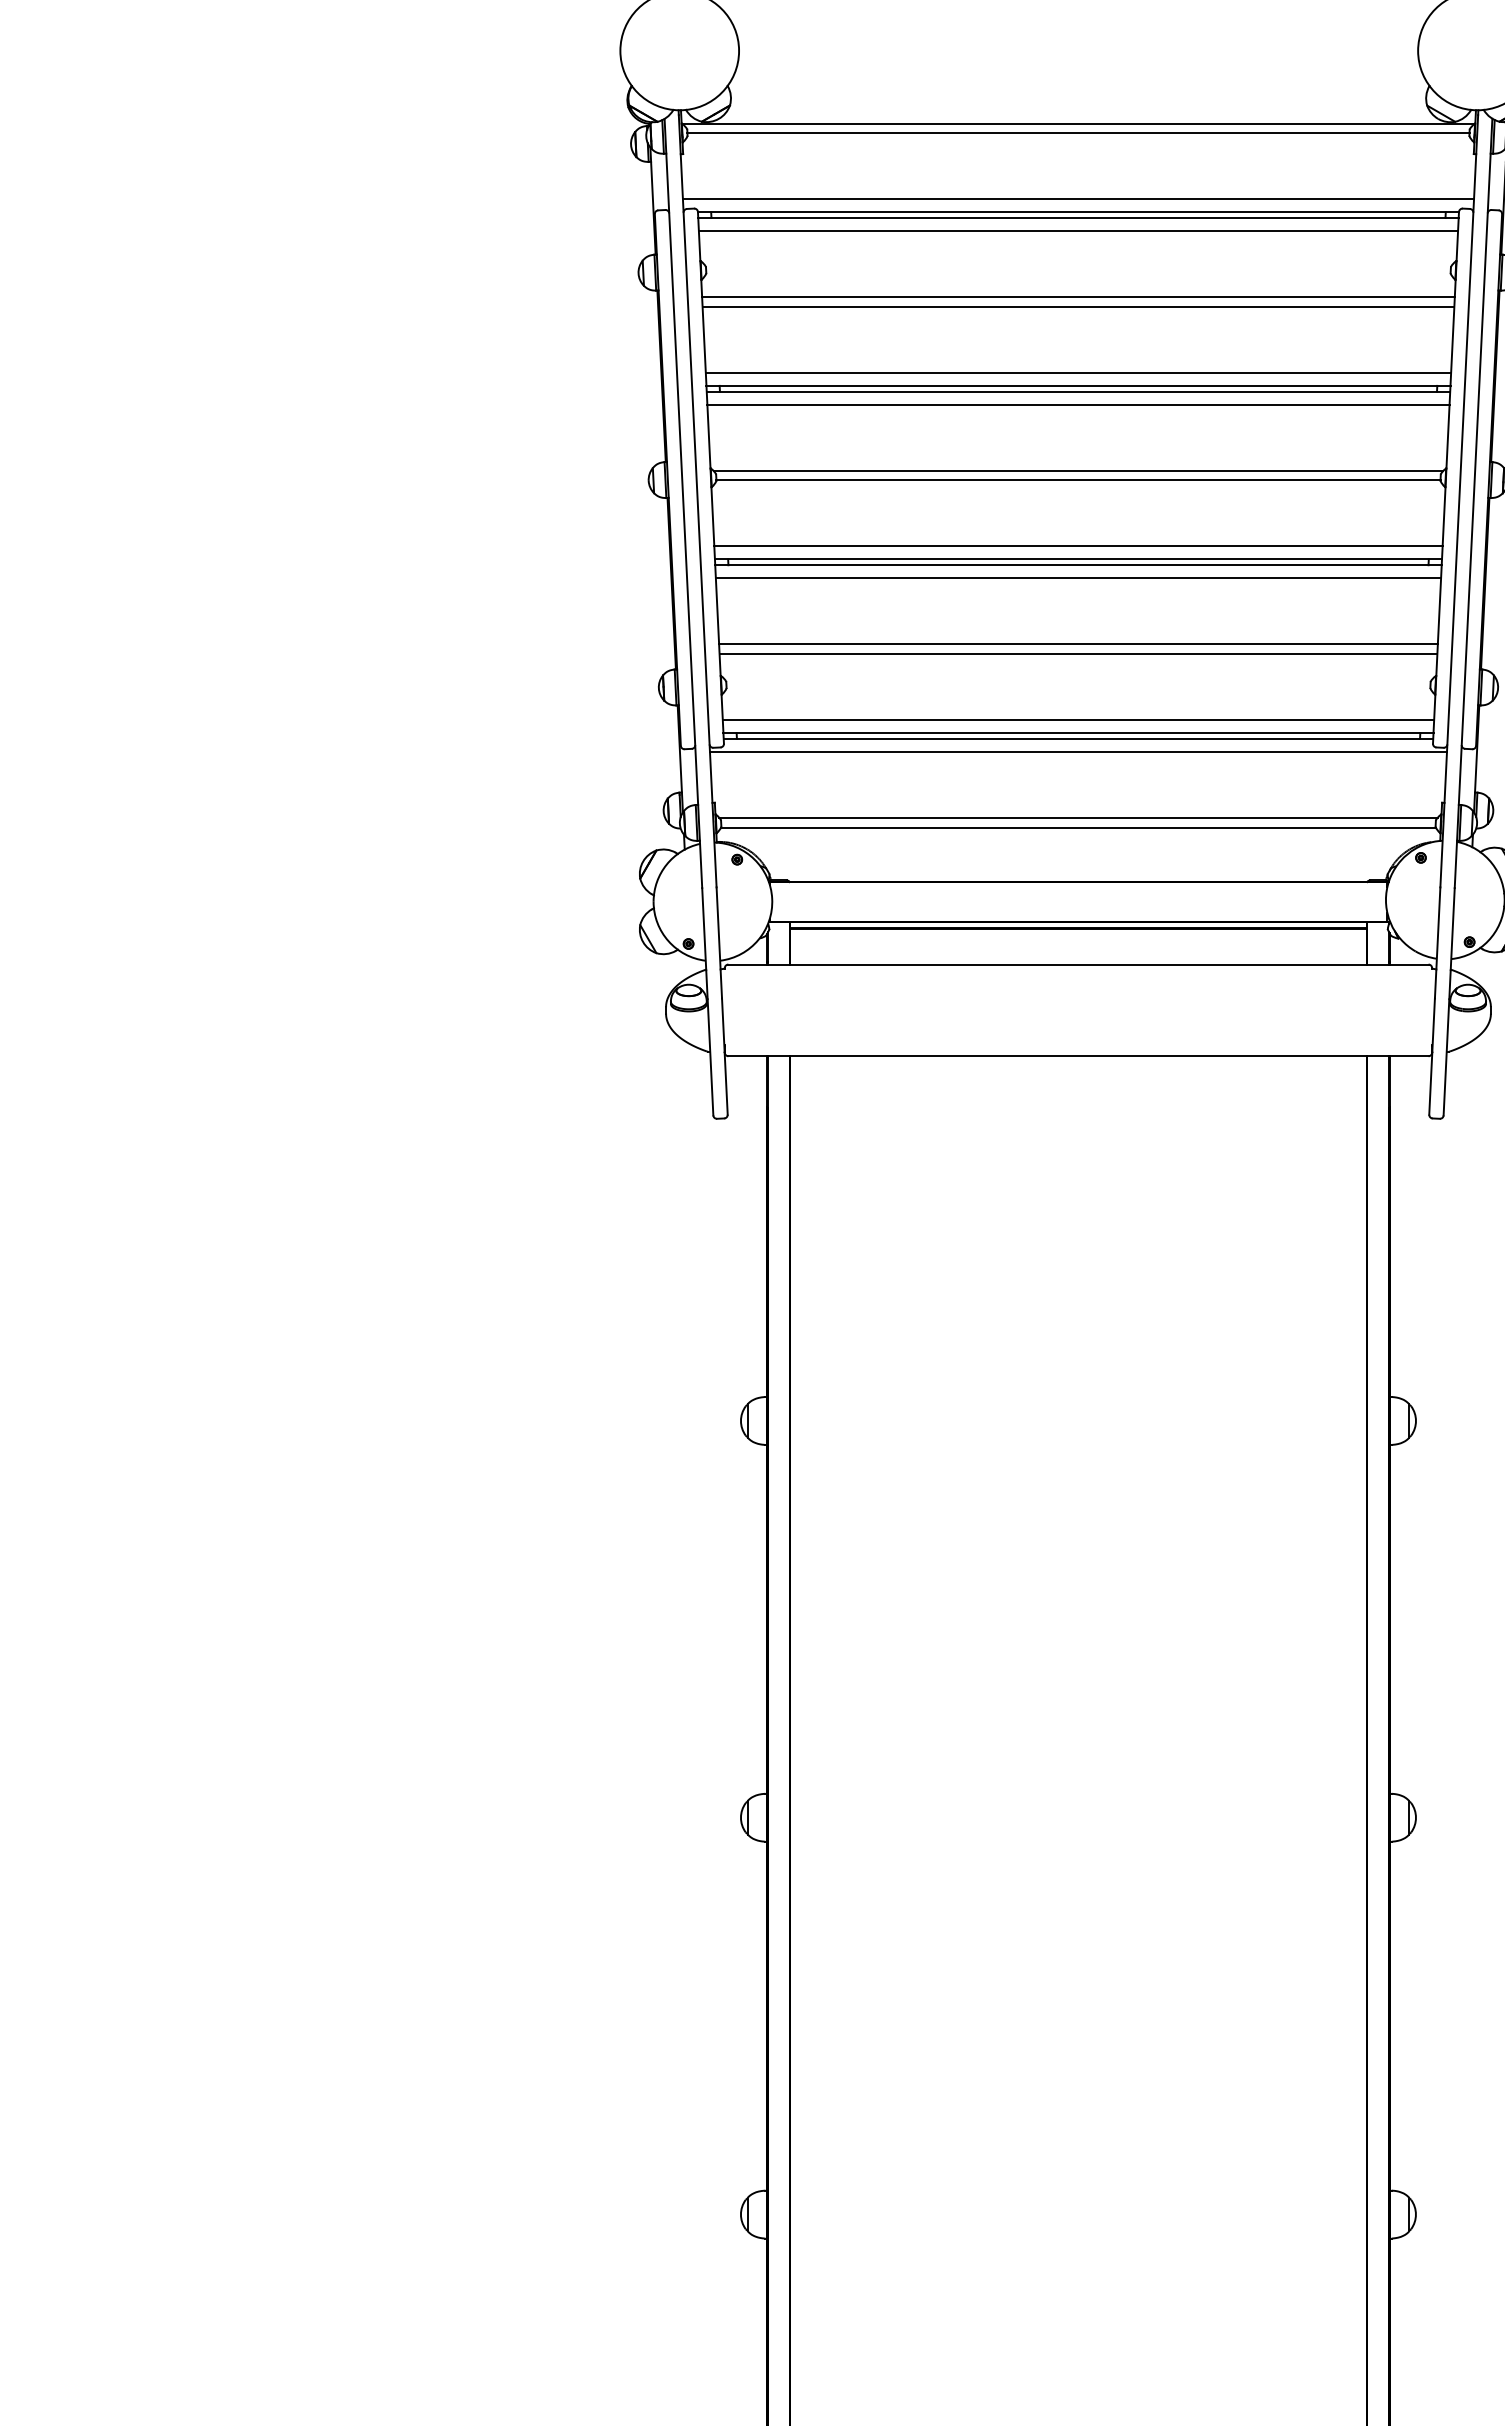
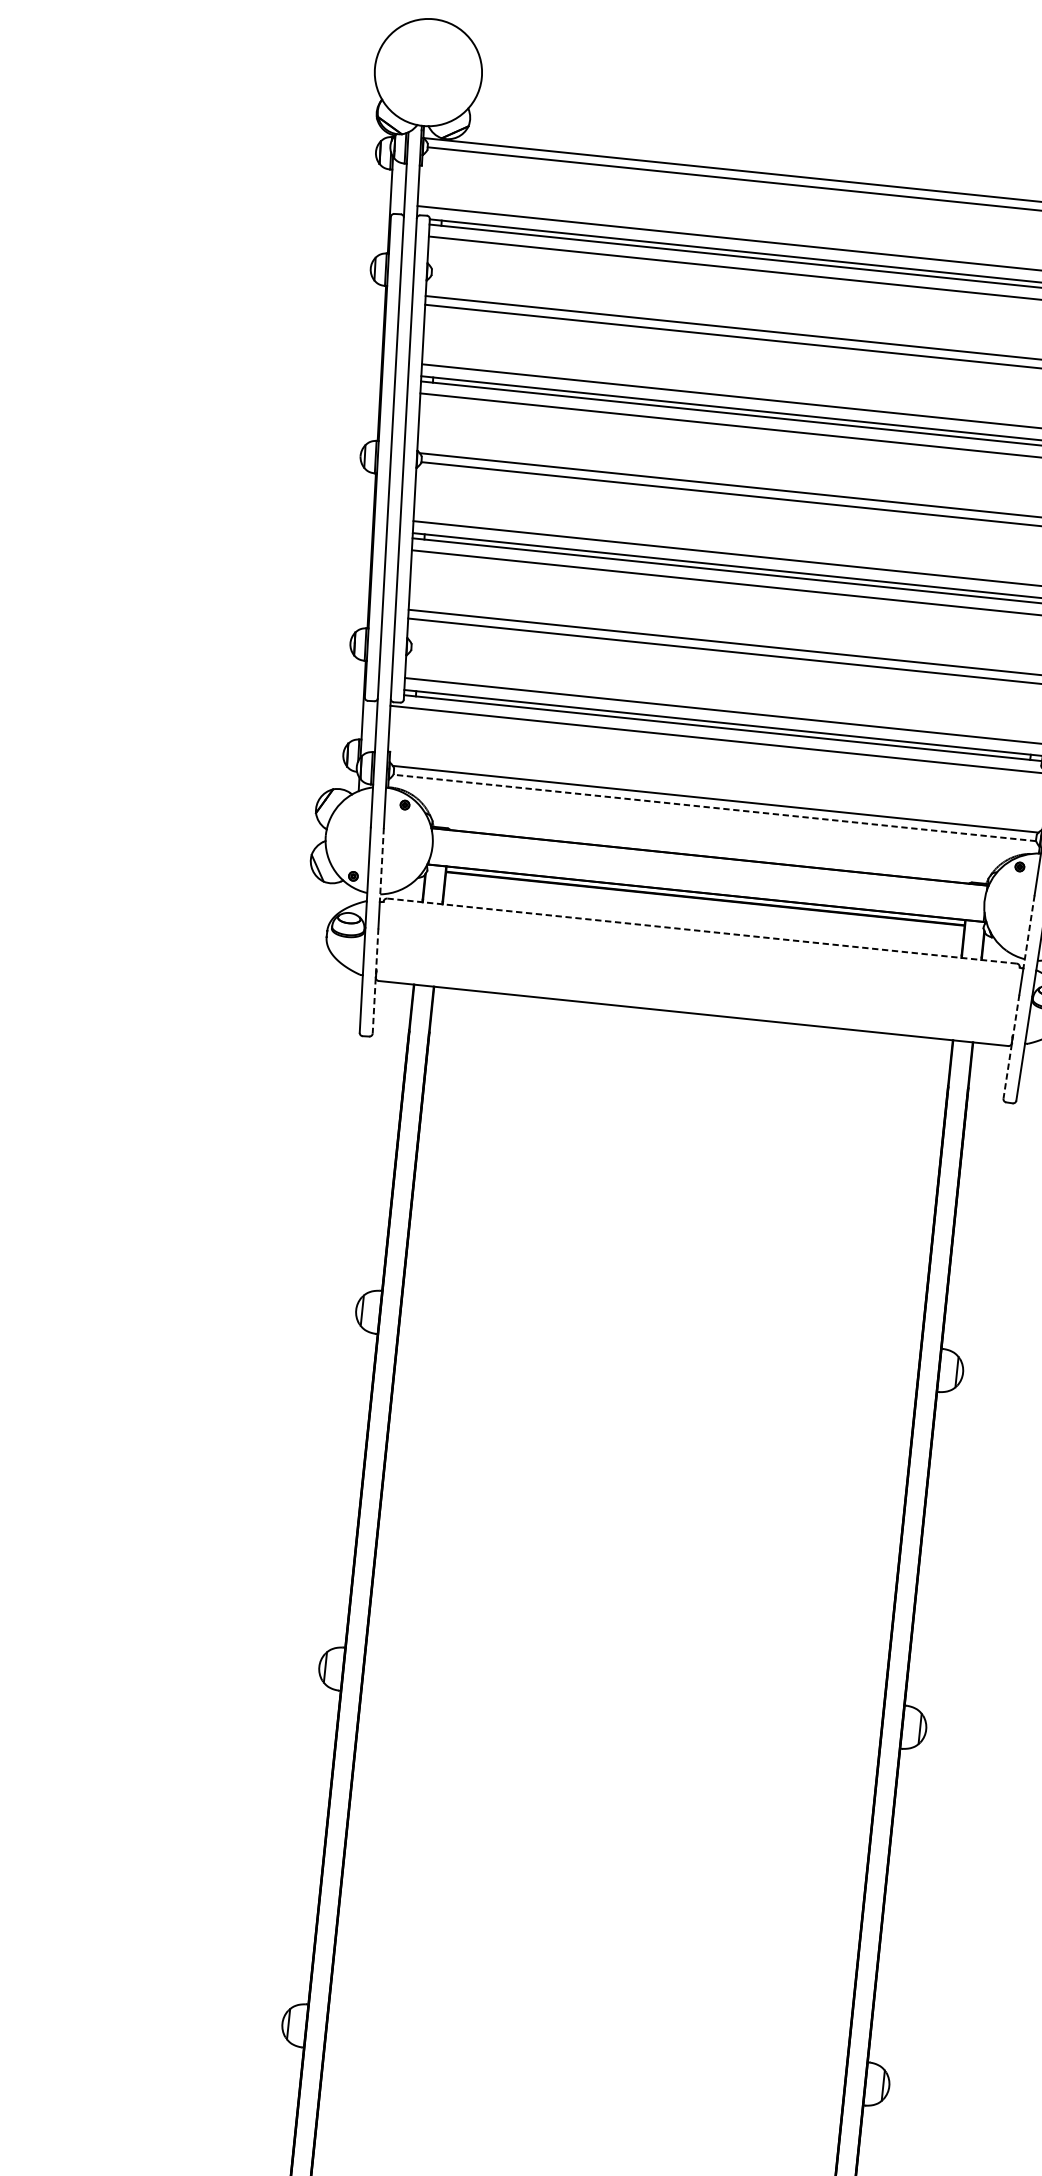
line: (1077, 827) -> (713, 807), solid -> dashed
line: (718, 928) -> (381, 865), solid -> dashed
line: (1438, 928) -> (1029, 932), solid -> dashed
line: (1077, 964) -> (701, 930), solid -> dashed
line: (724, 1057) -> (375, 981), solid -> dashed
line: (1432, 1057) -> (1011, 1047), solid -> dashed

